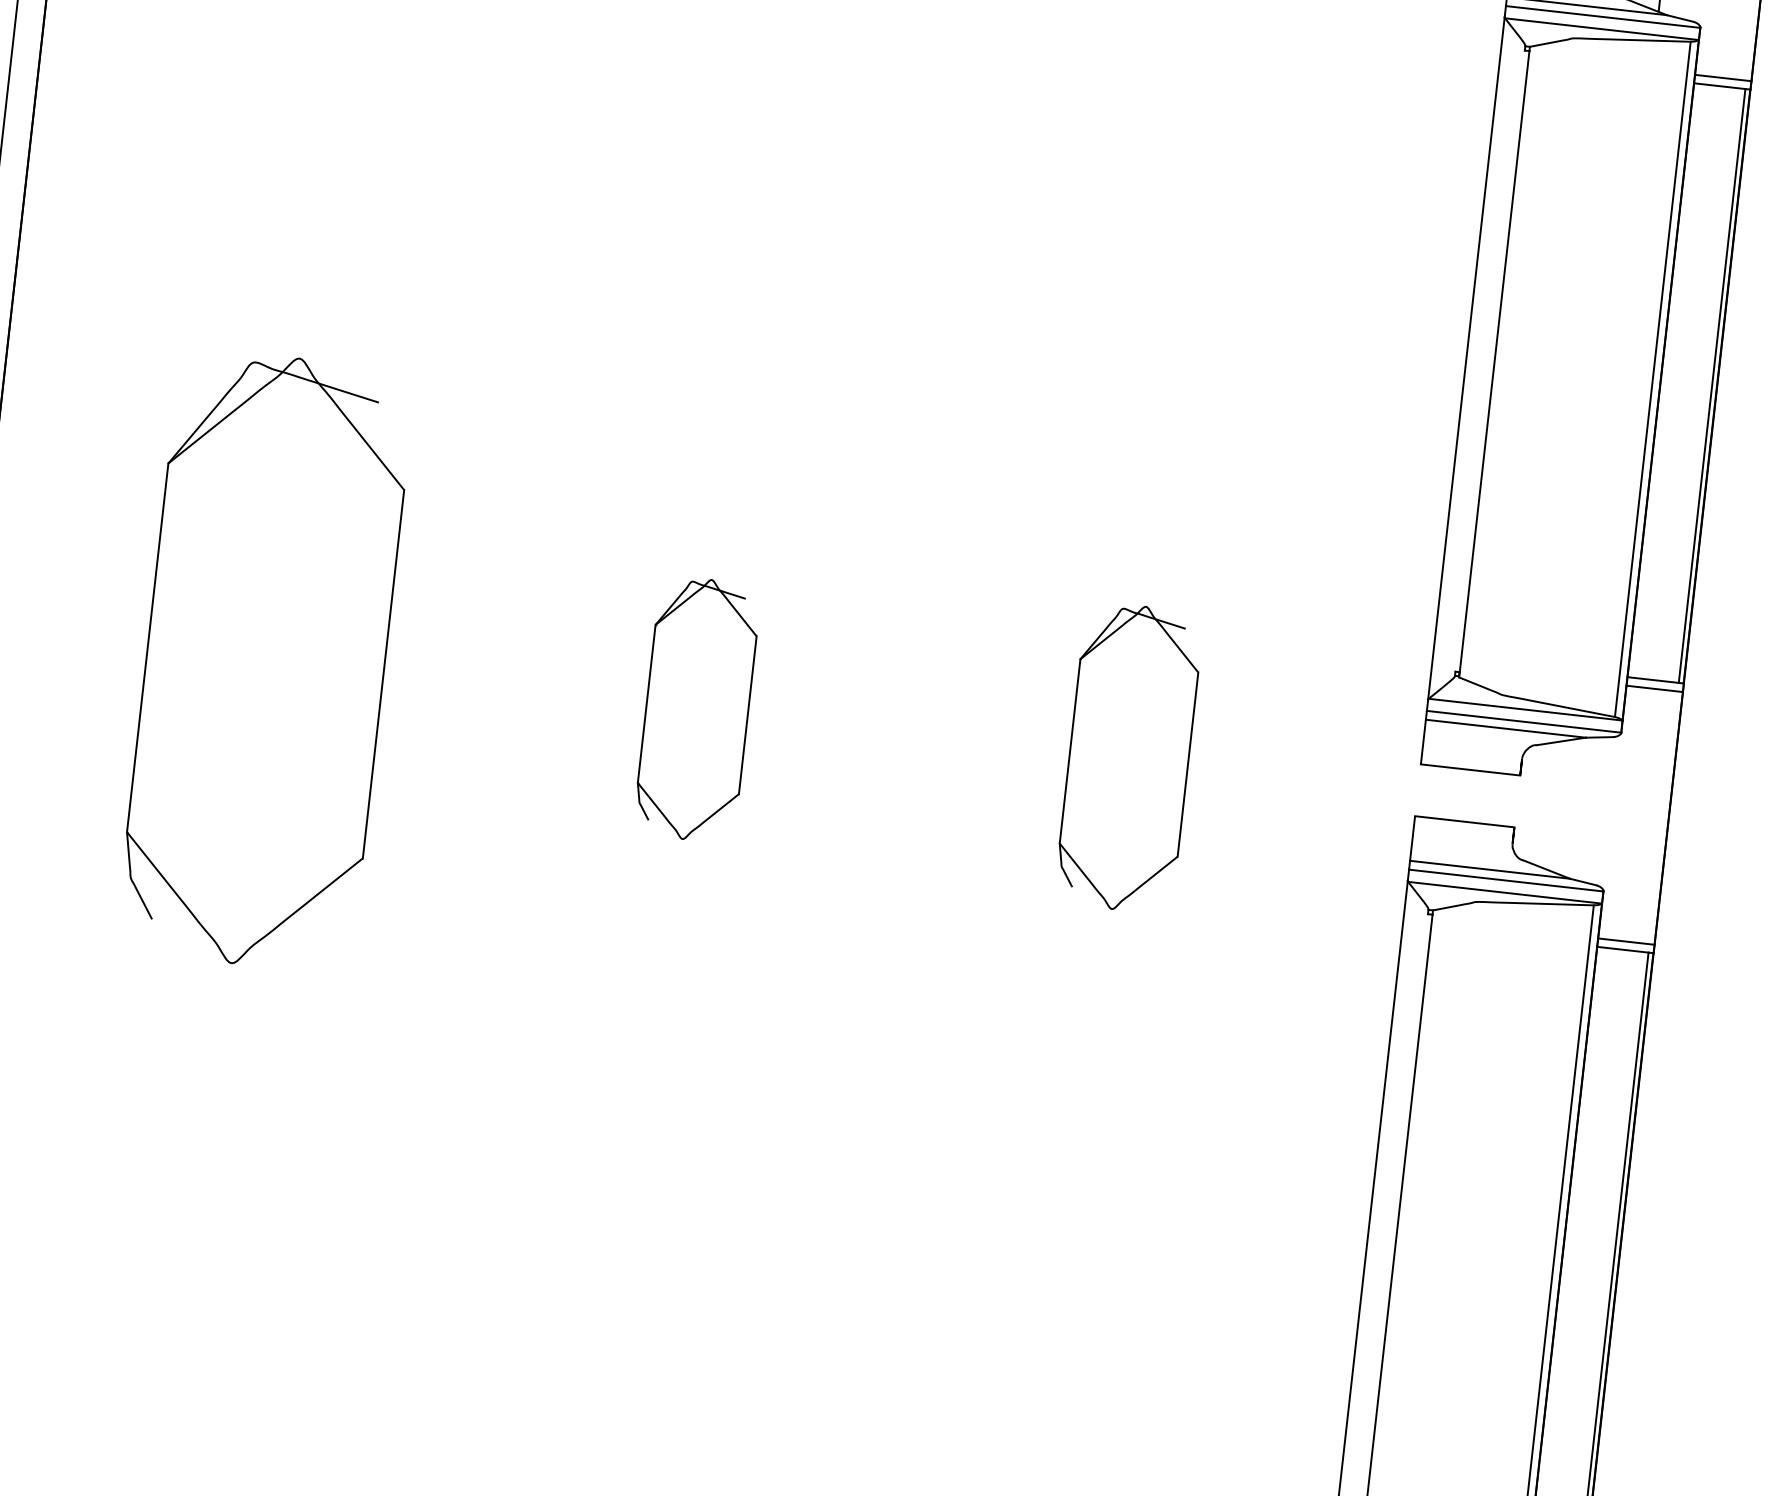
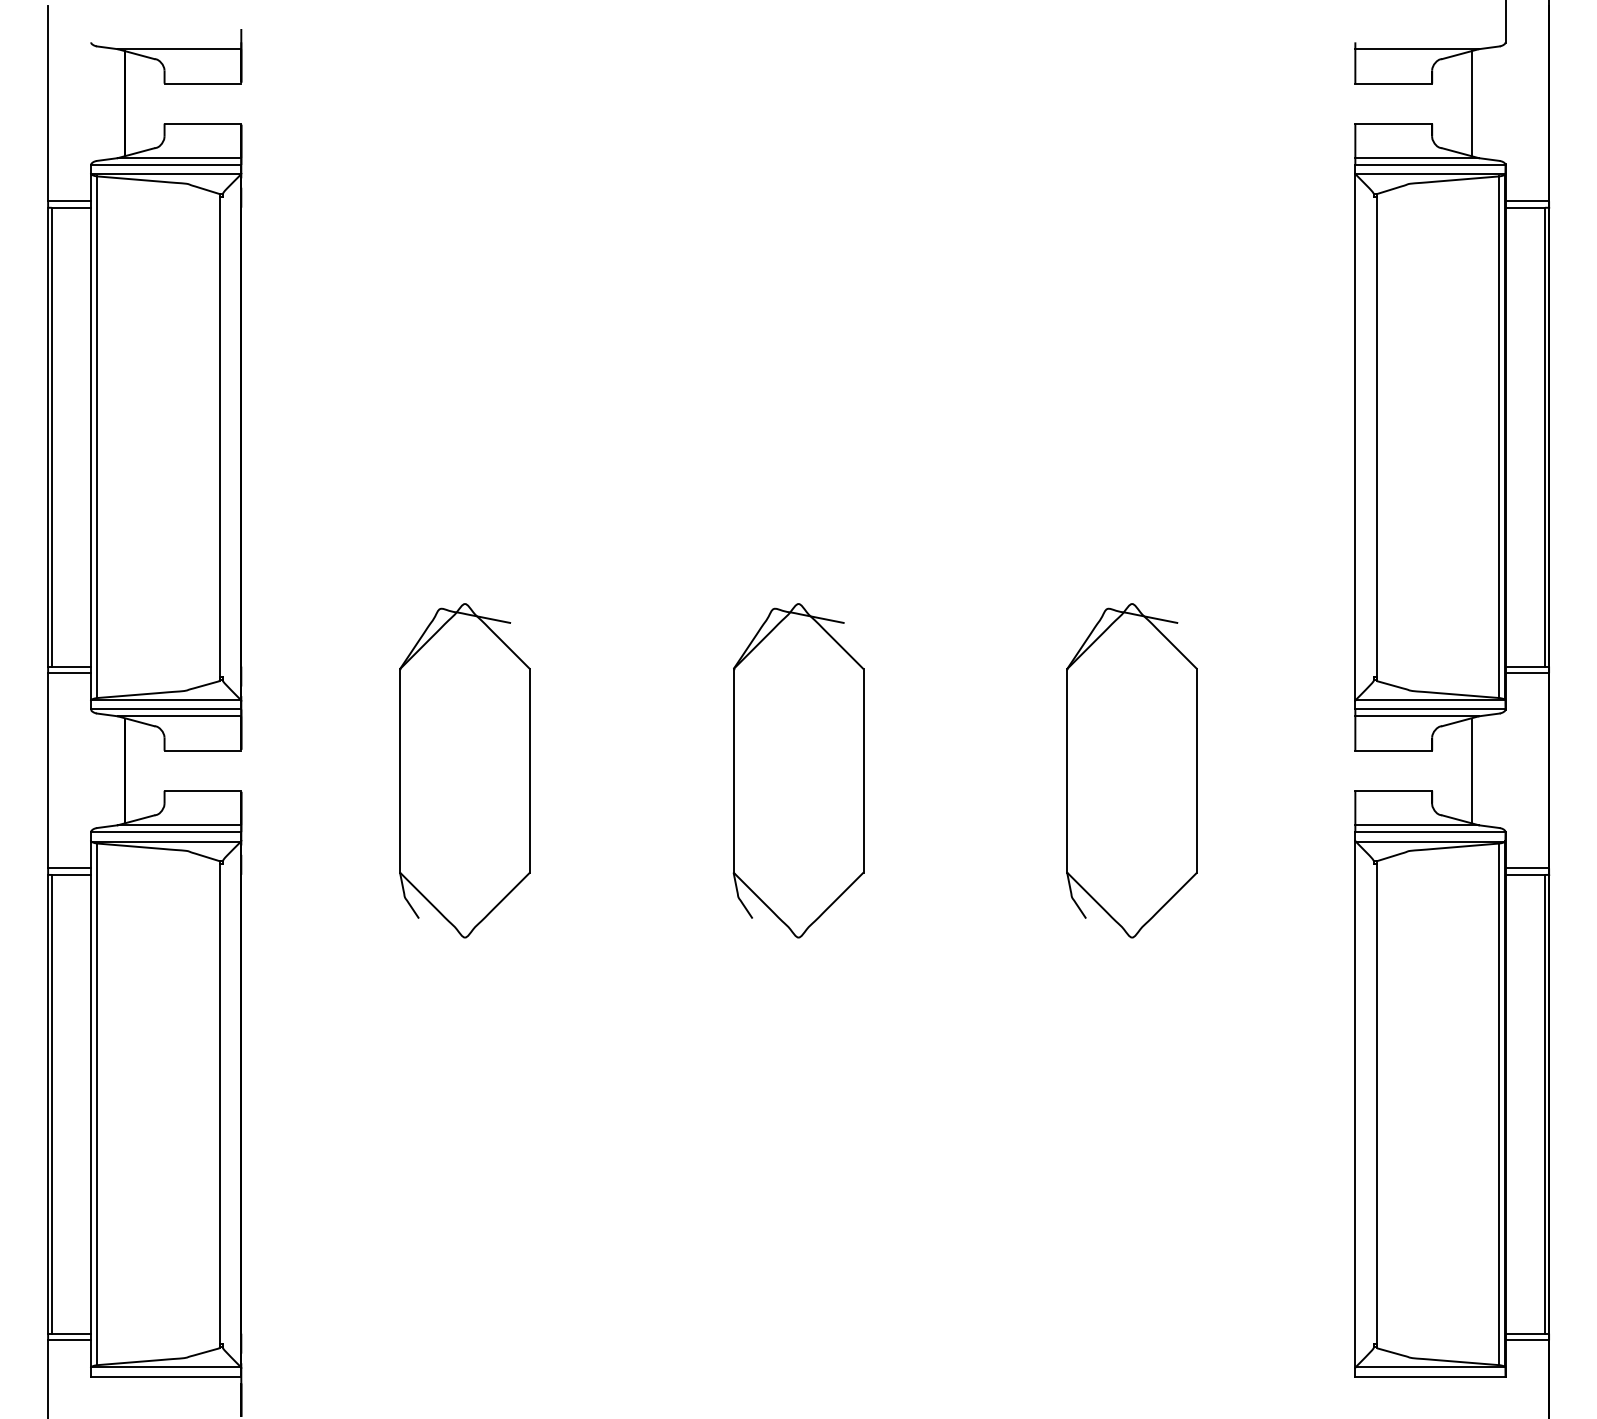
part: (264, 660) -> (464, 770), size x0.71
part: (697, 709) -> (798, 770), size x1.67
part: (1128, 757) -> (1131, 770), size x1.43
line: (1569, 806) -> (1472, 770), added

